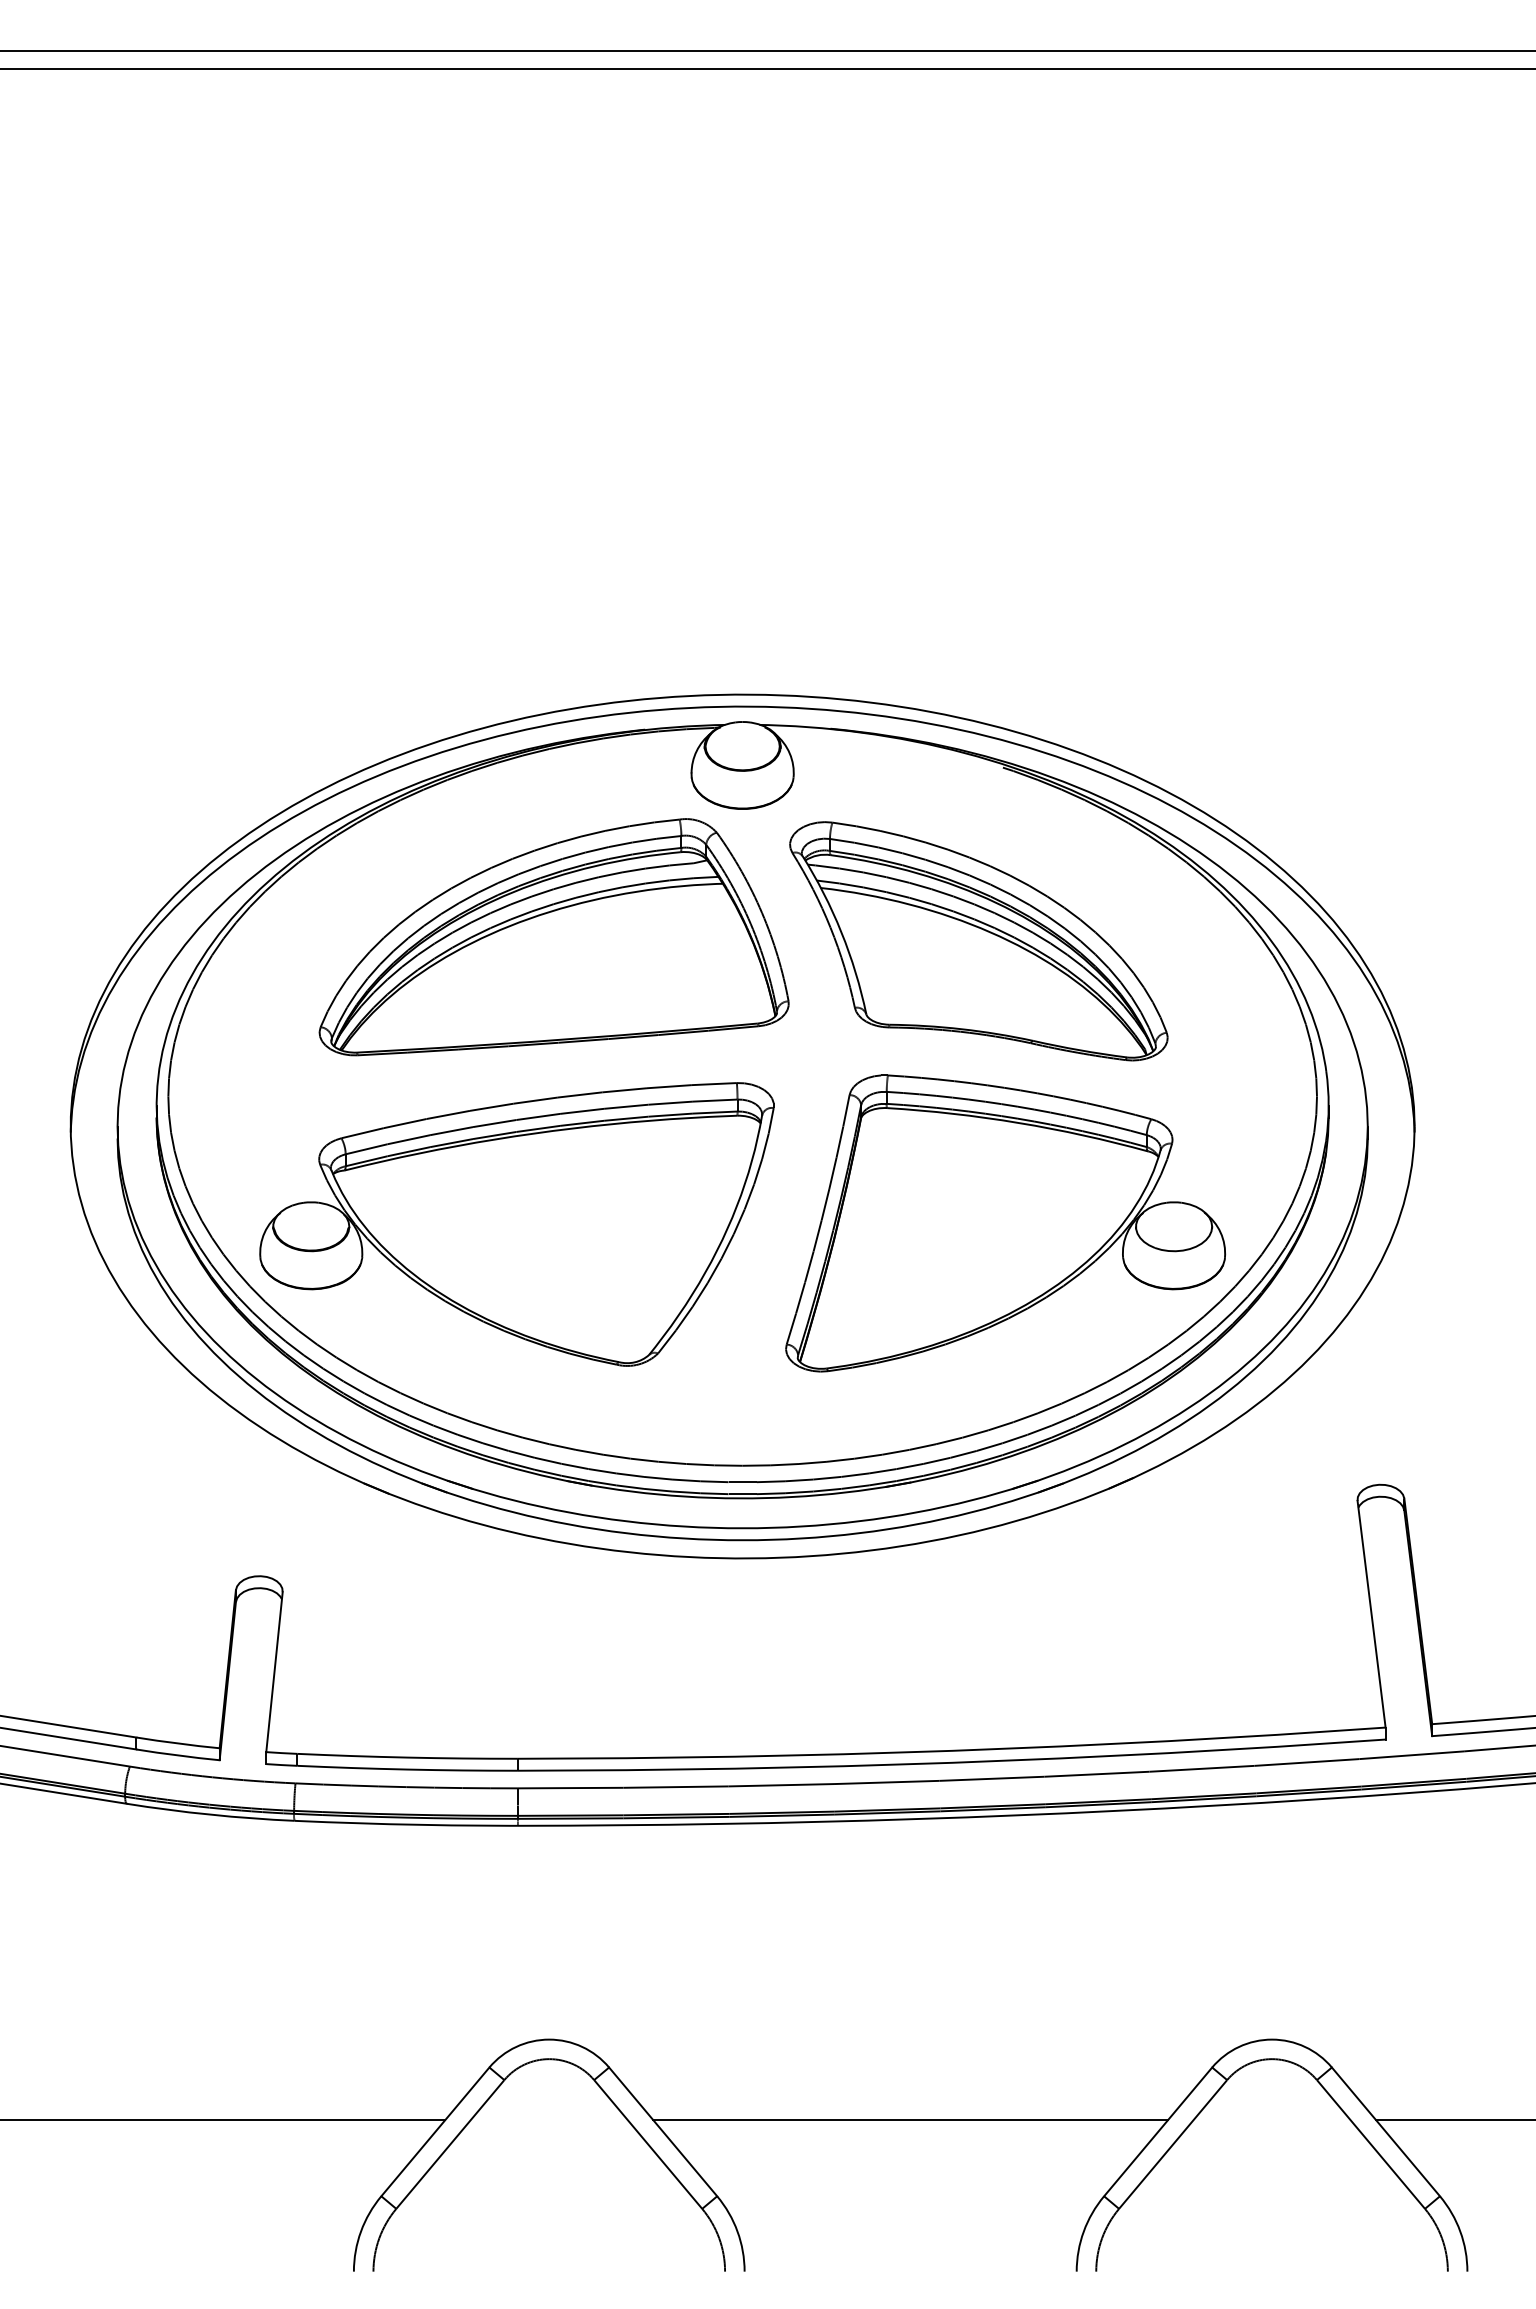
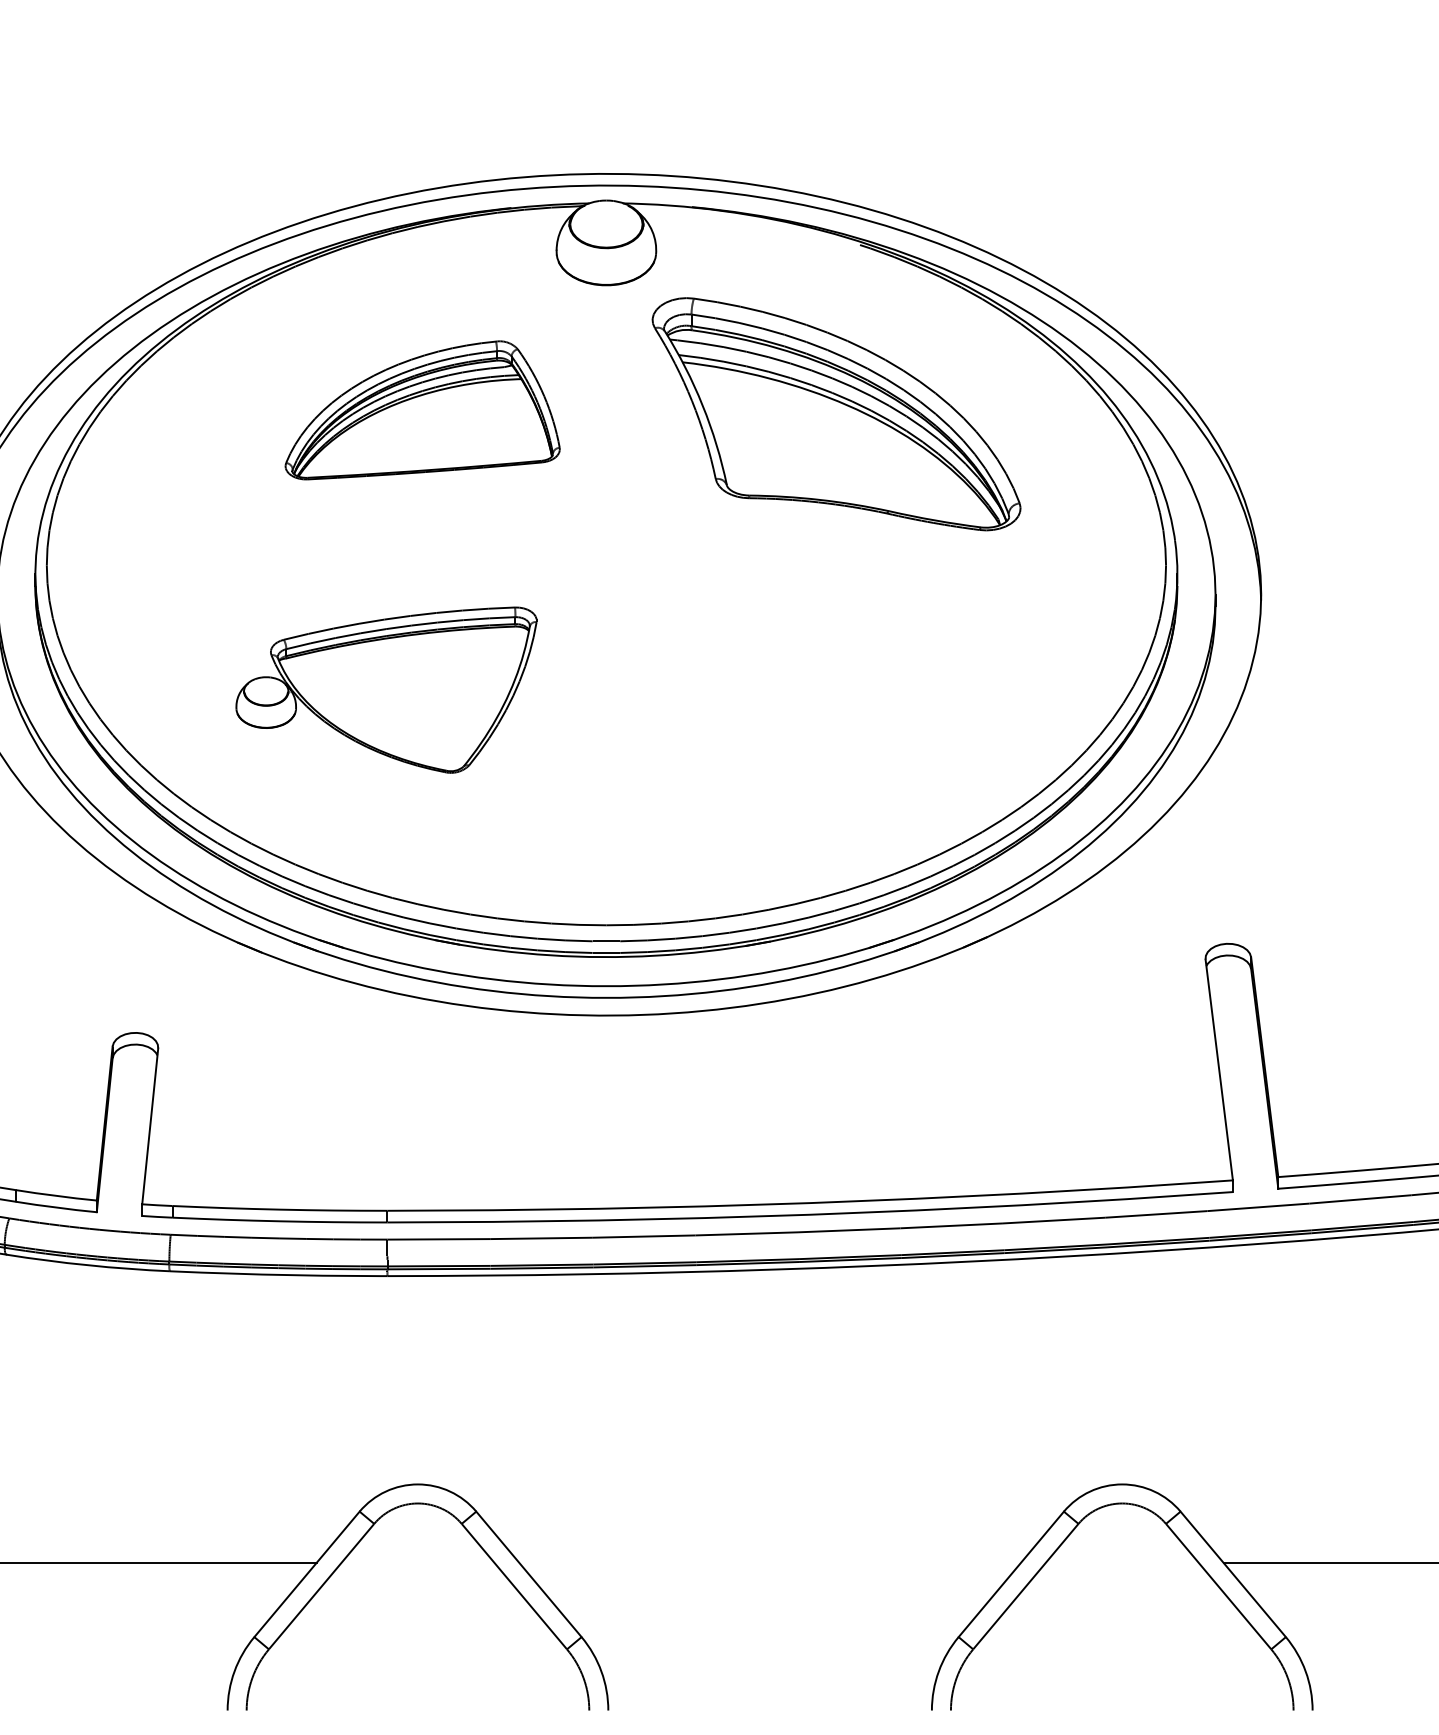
part: (553, 937) -> (422, 410), size x0.6
part: (1005, 1223) -> (862, 689), removed
part: (516, 1224) -> (386, 690), size x0.6
line: (910, 2120) -> (769, 1563), removed

